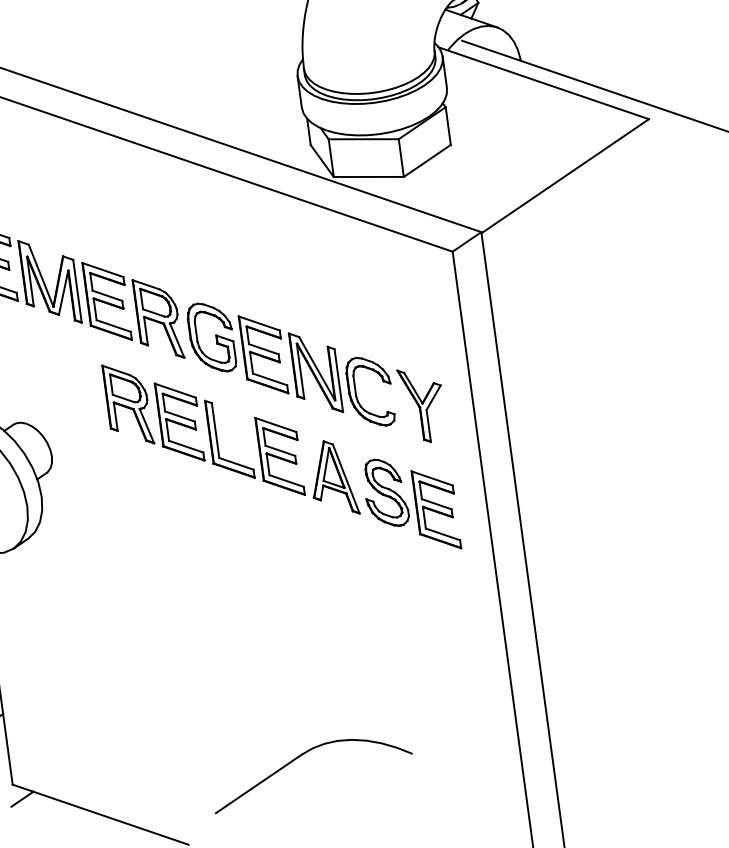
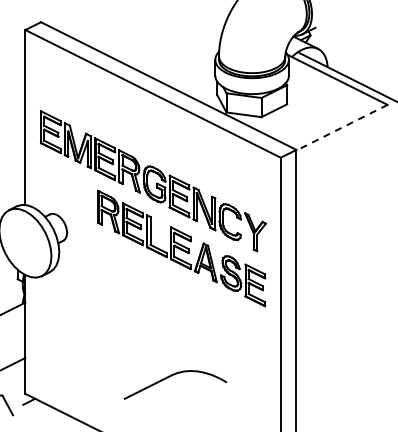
line: (566, 175) -> (342, 127), solid -> dashed
part: (303, 756) -> (172, 376), moved

